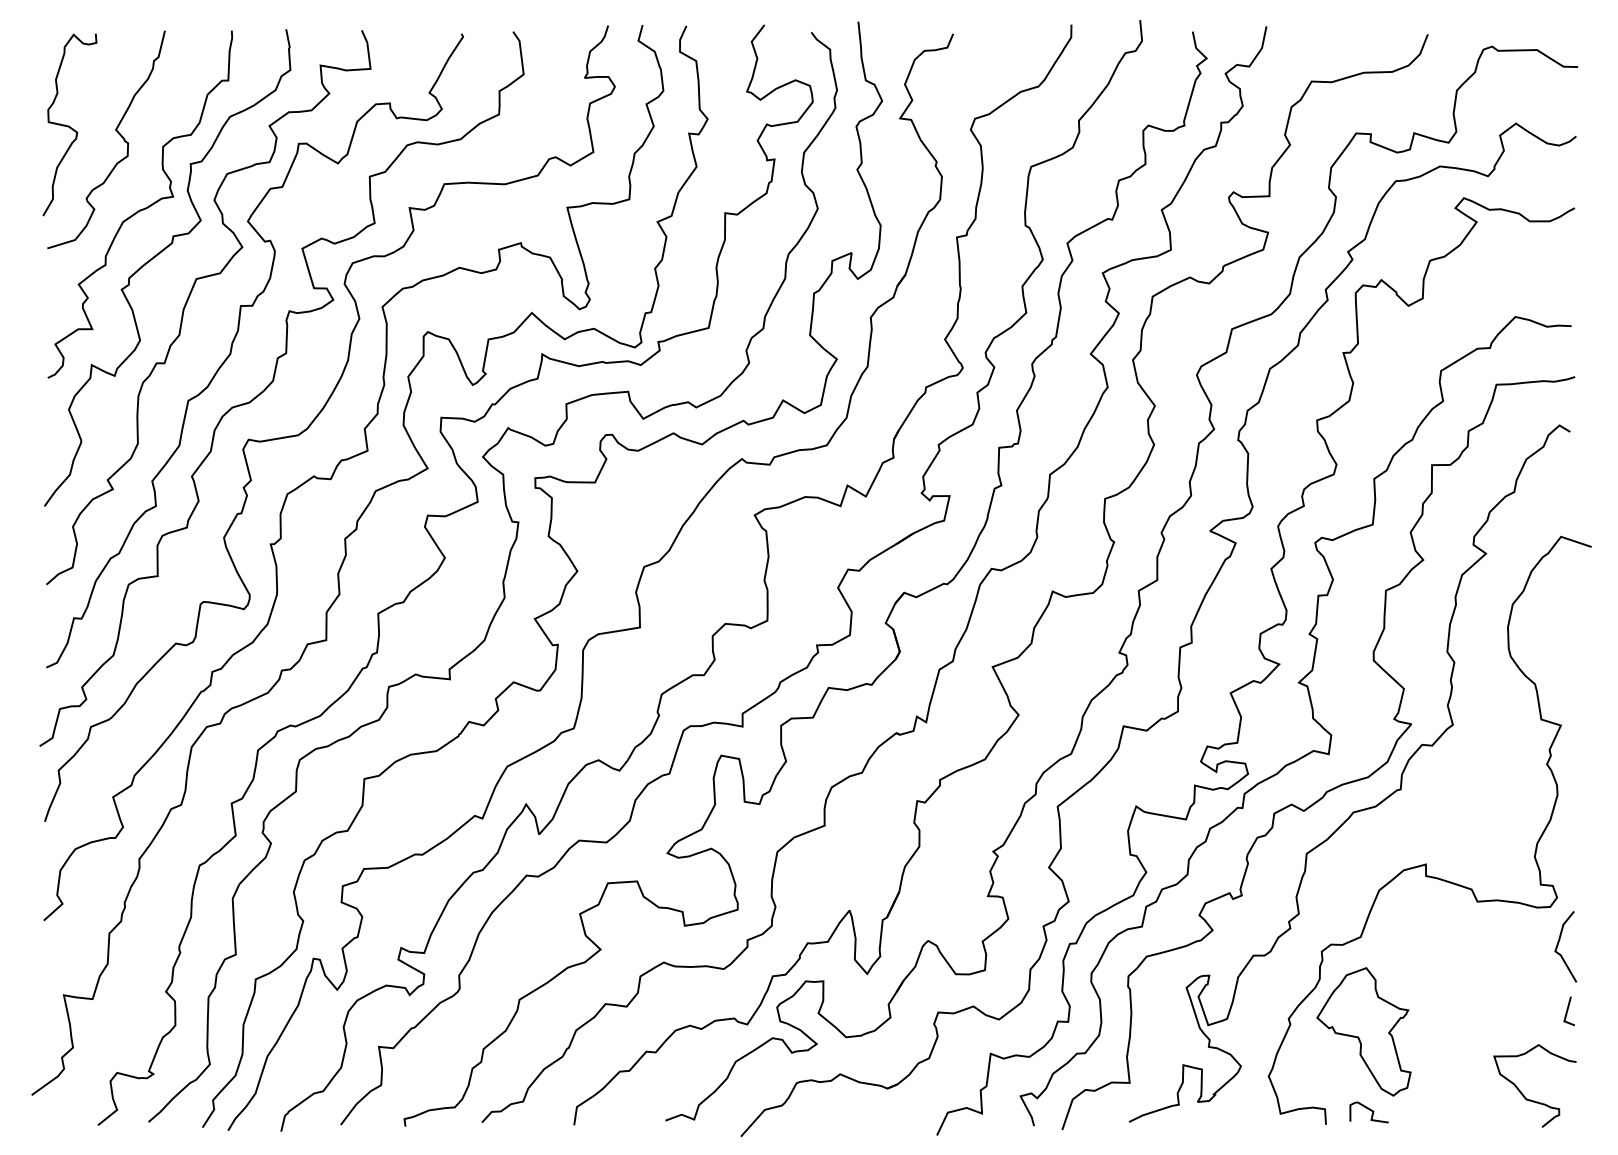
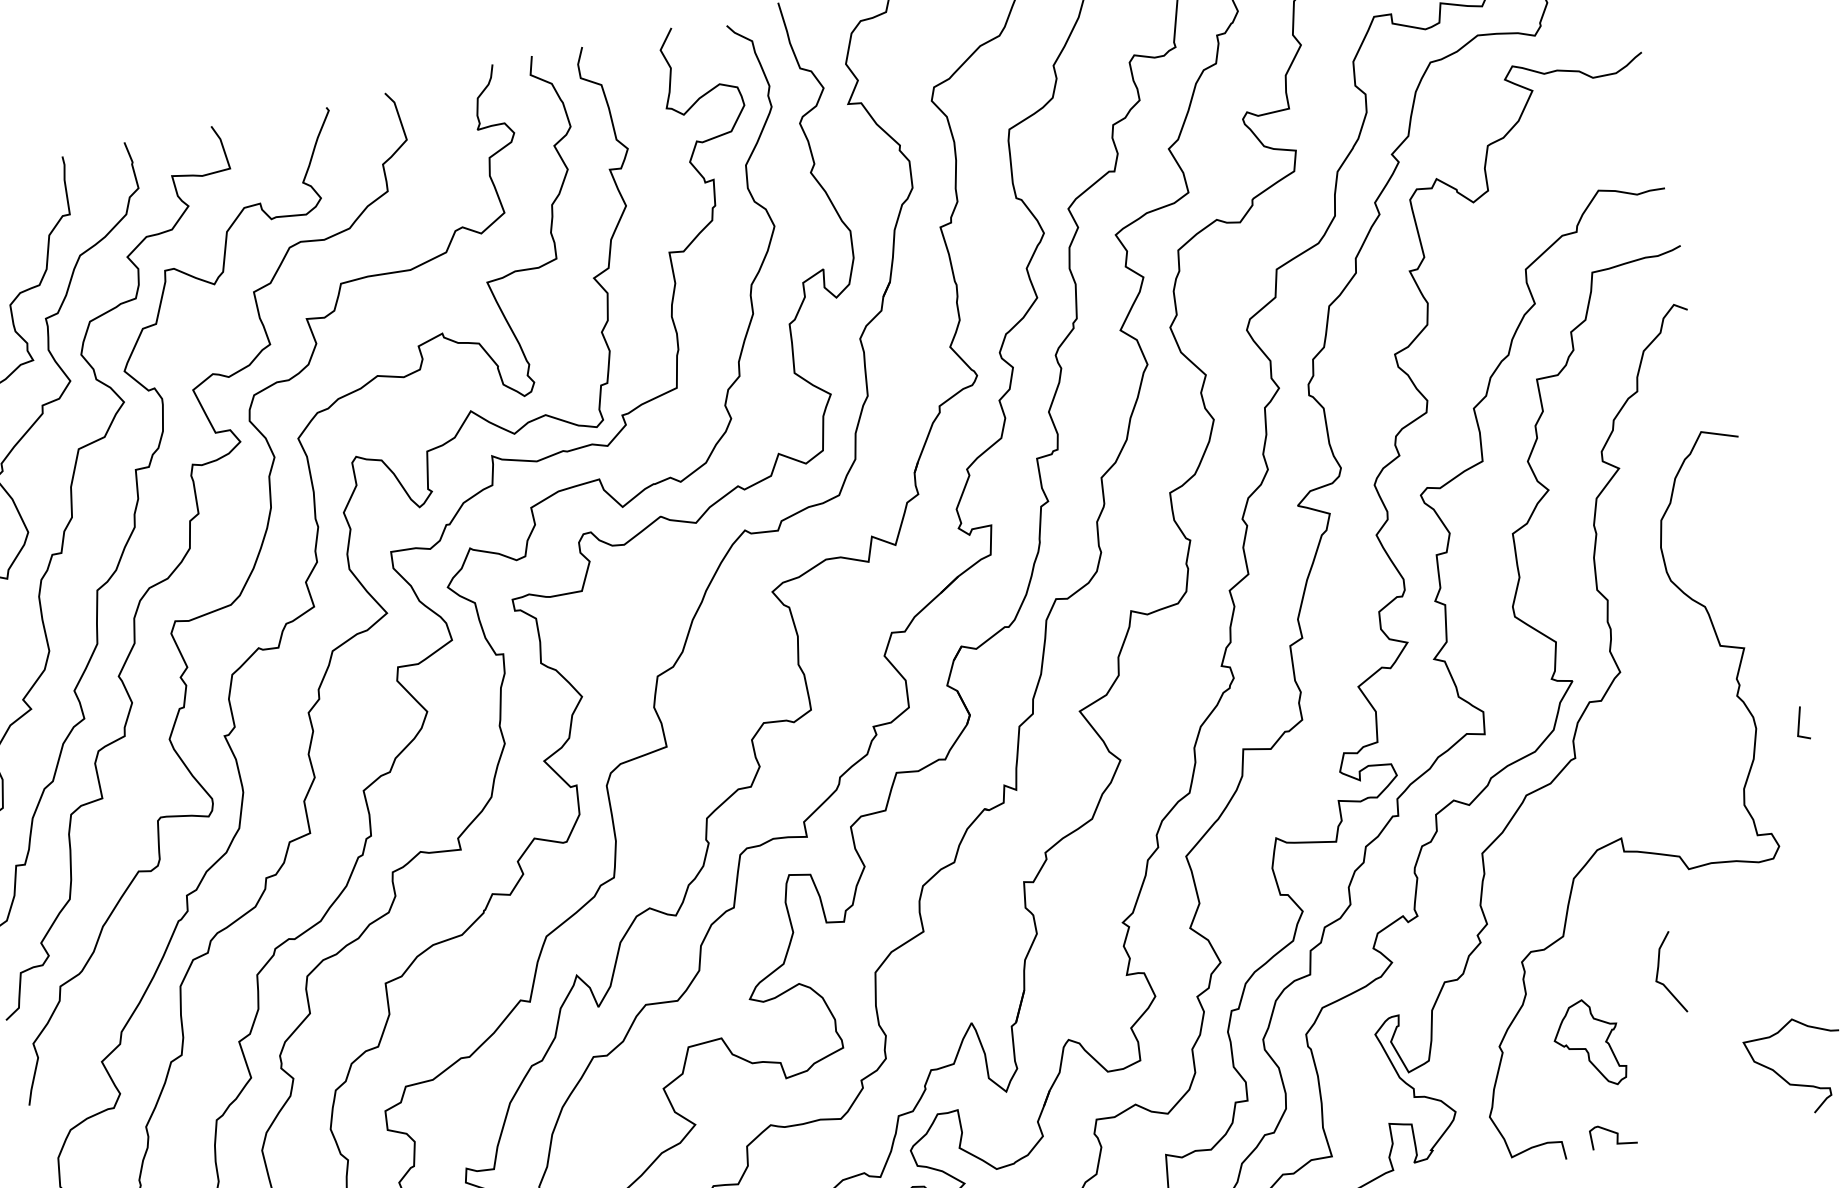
curve: (1558, 945) -> (1658, 973), moved
line: (1568, 1010) -> (1800, 722), moved
part: (1363, 1031) -> (1588, 1044), size x0.6

